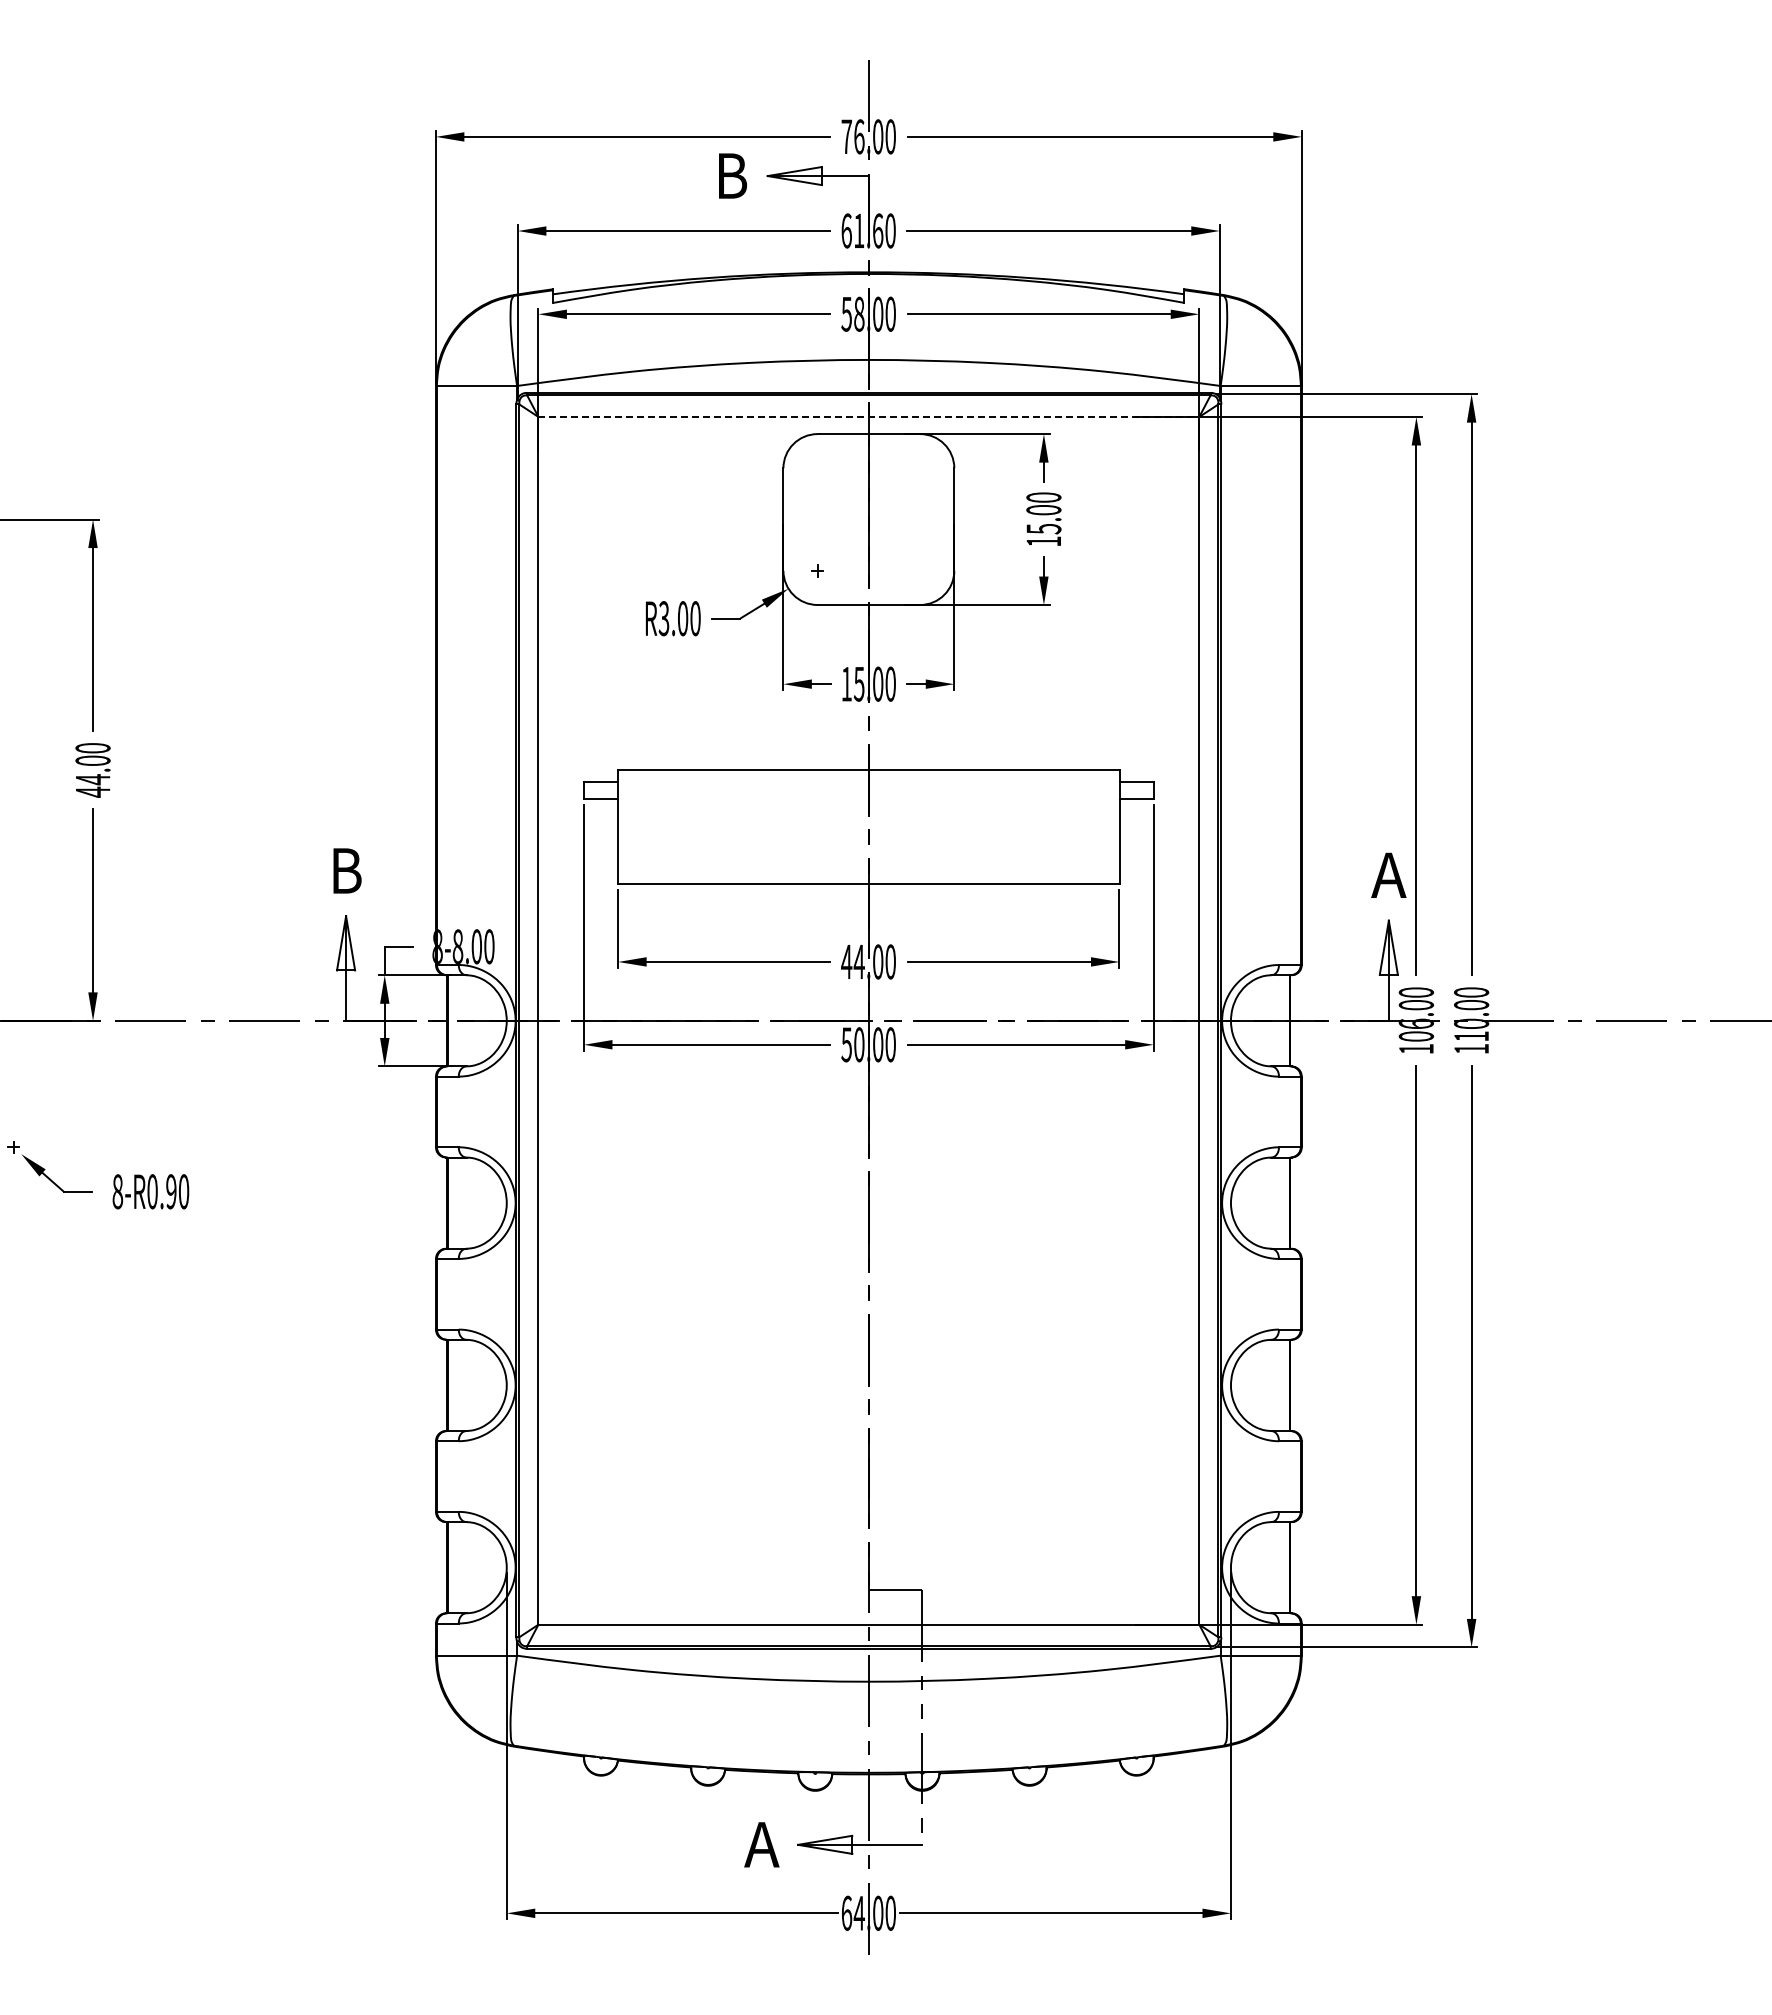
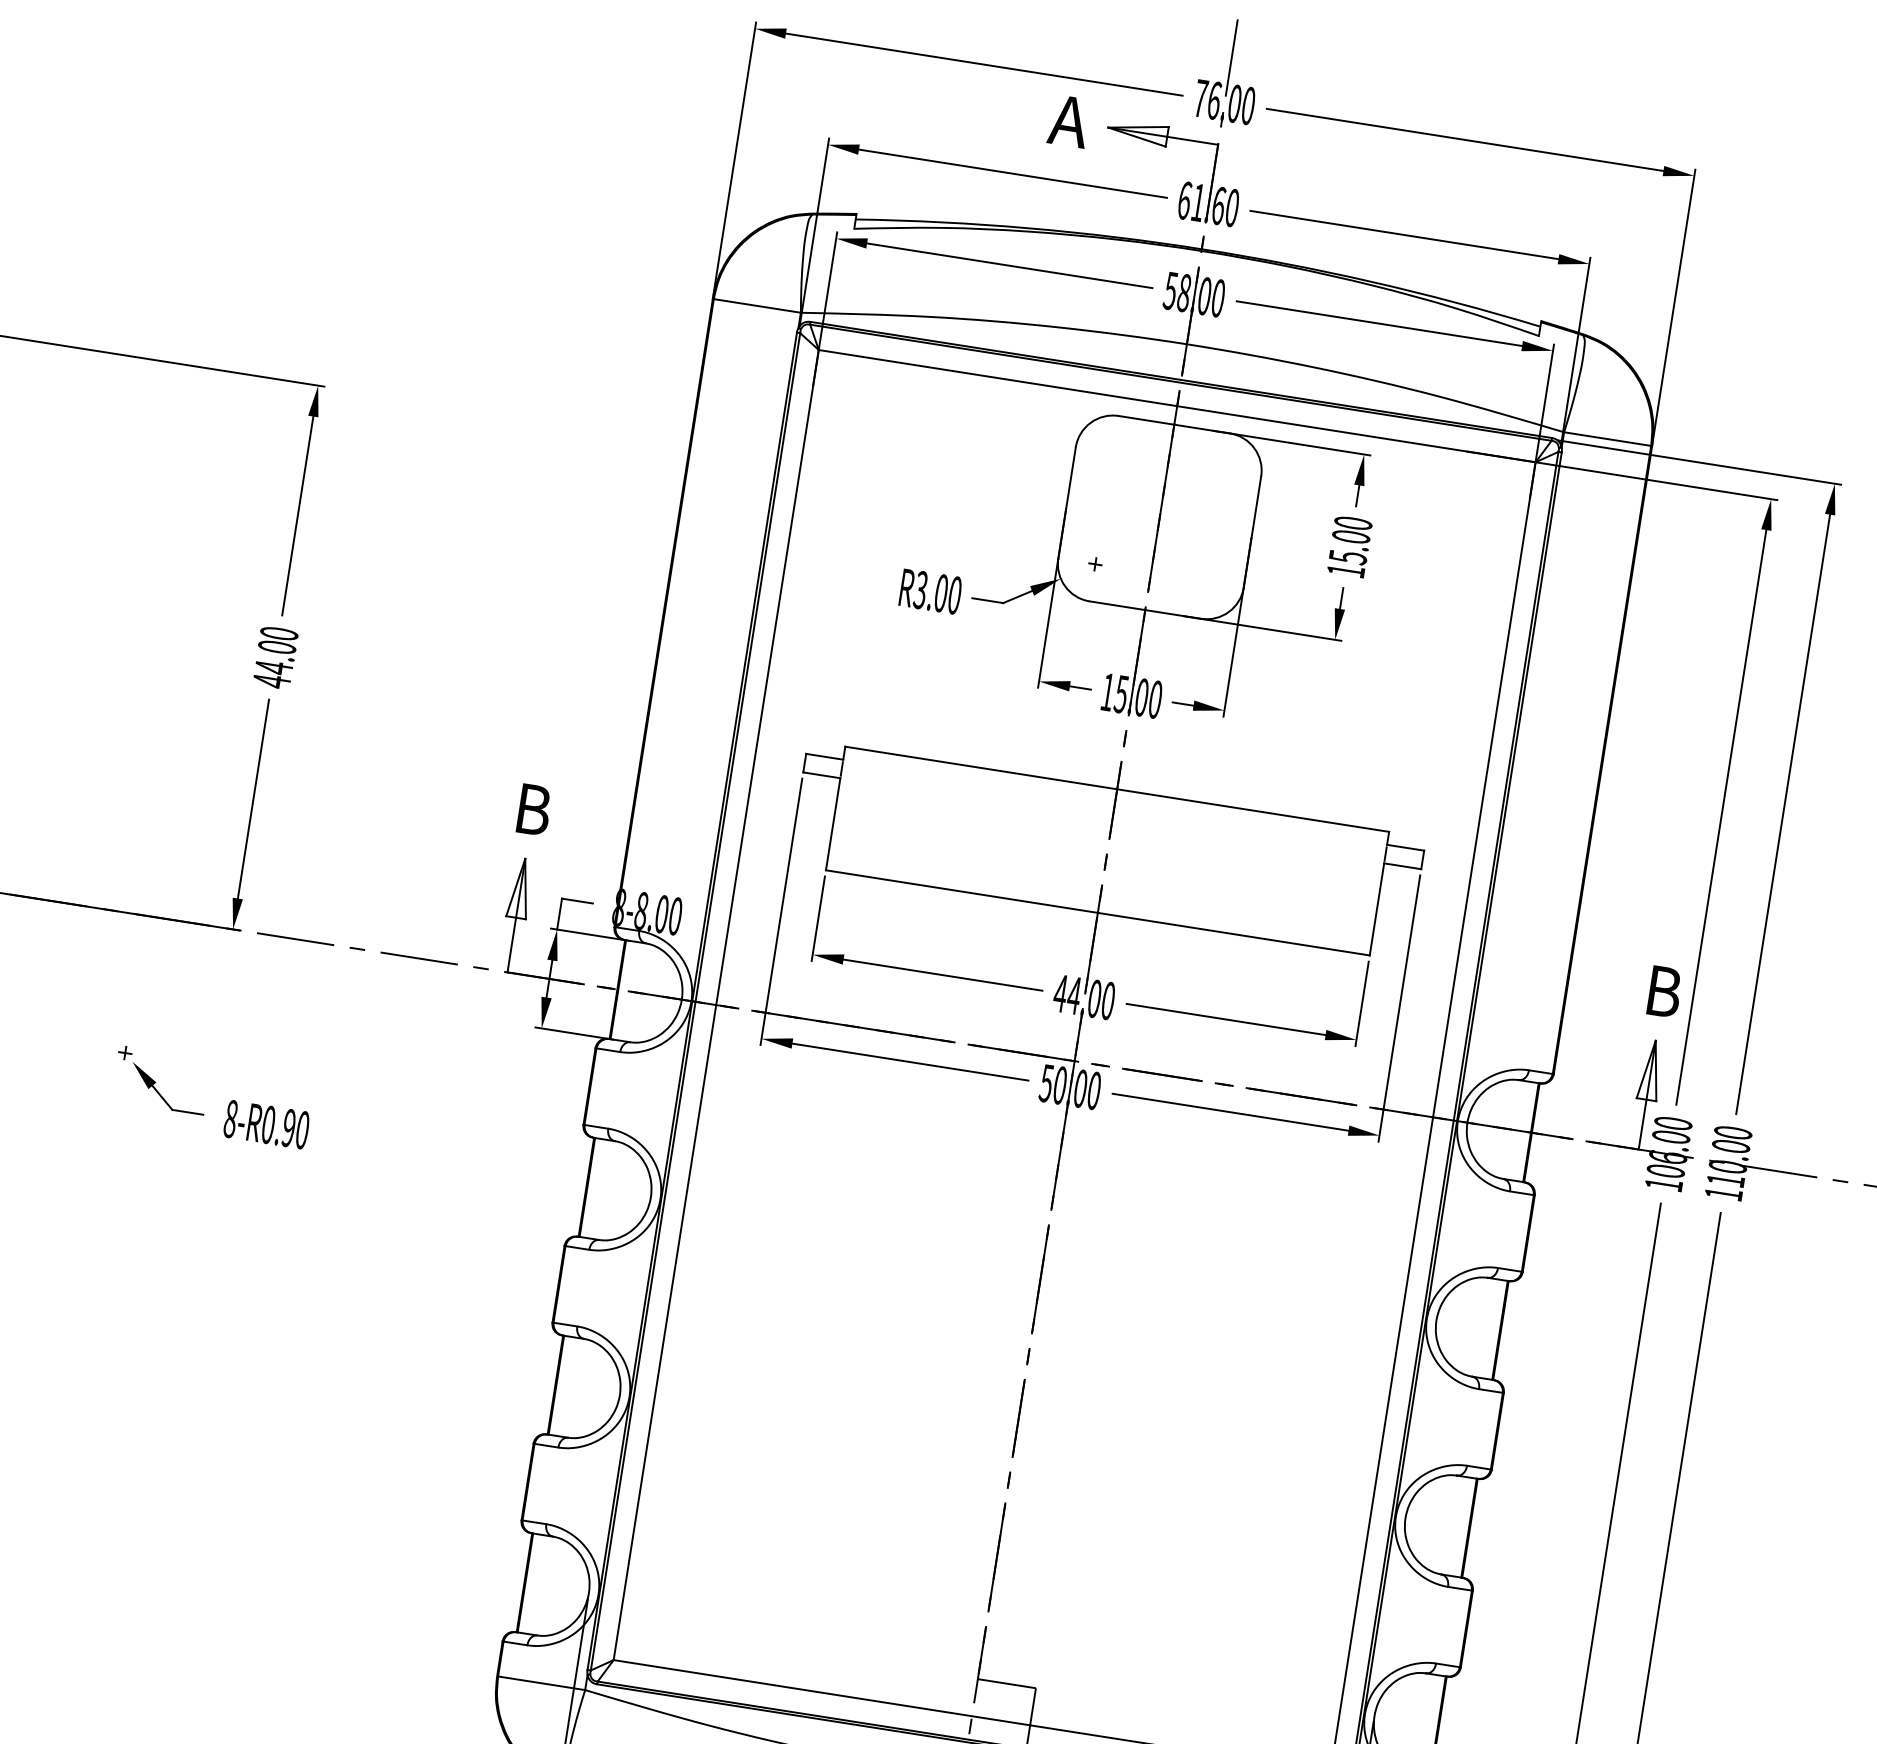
text: (731, 175) -> (1069, 120), B -> A
line: (869, 417) -> (1177, 406), dashed -> solid
text: (1388, 874) -> (1663, 990), A -> B

